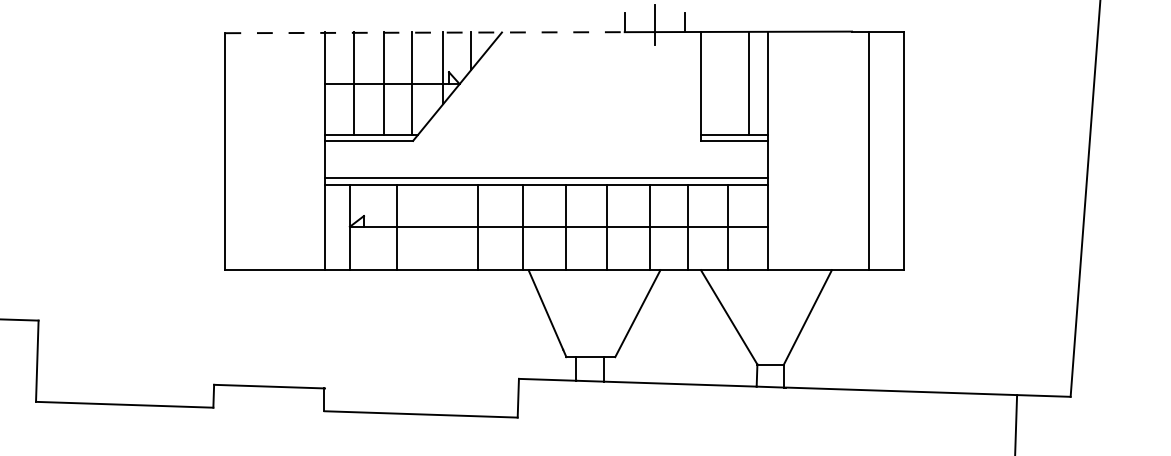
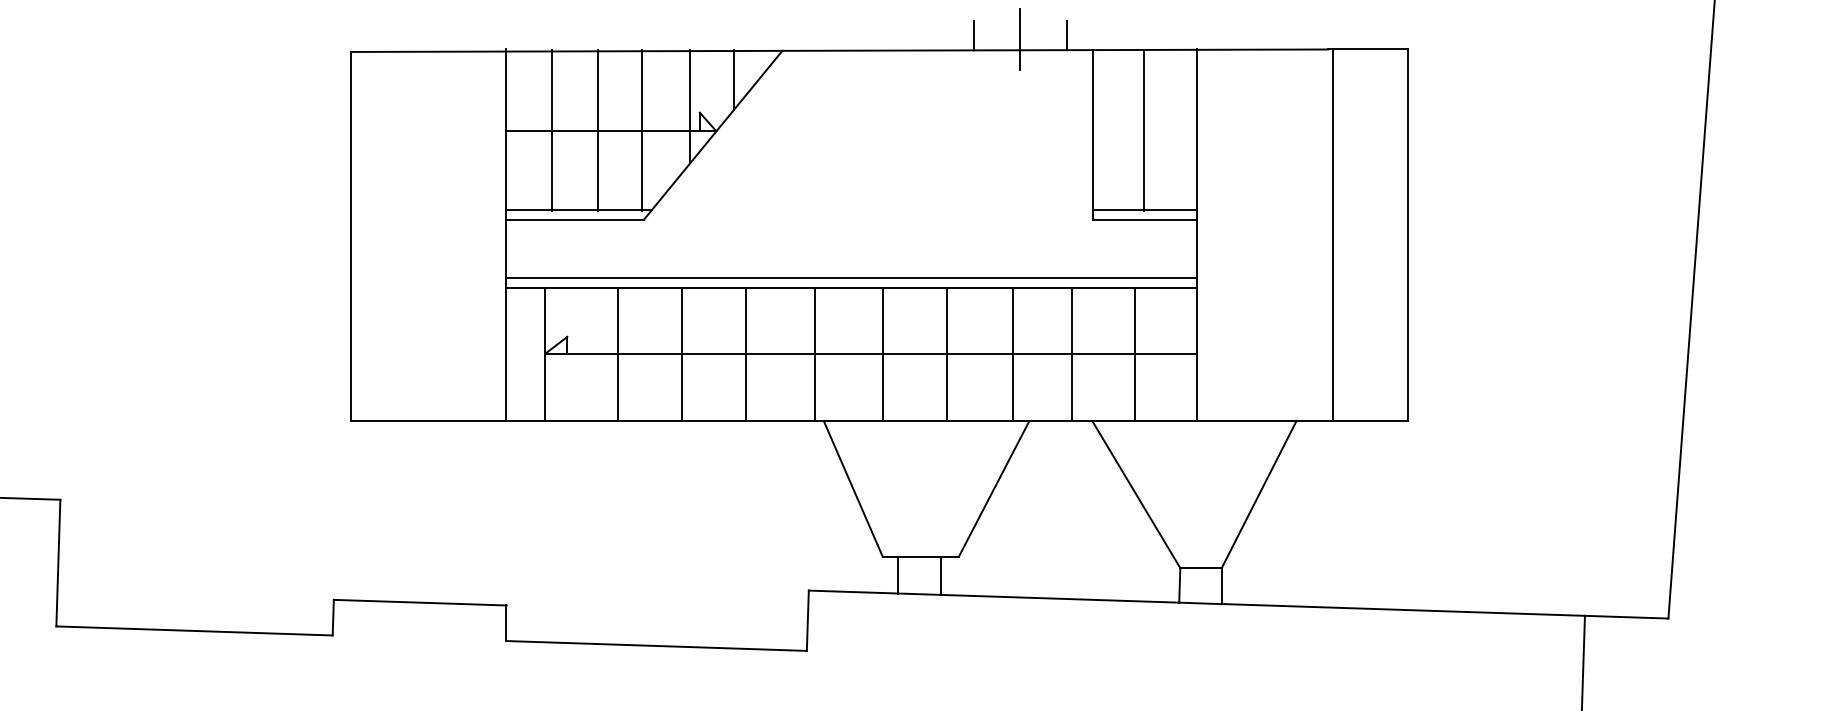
line: (425, 32) -> (663, 50), dashed -> solid
line: (749, 83) -> (1144, 130), moved
line: (869, 150) -> (1333, 234), moved
line: (437, 227) -> (681, 354), added

